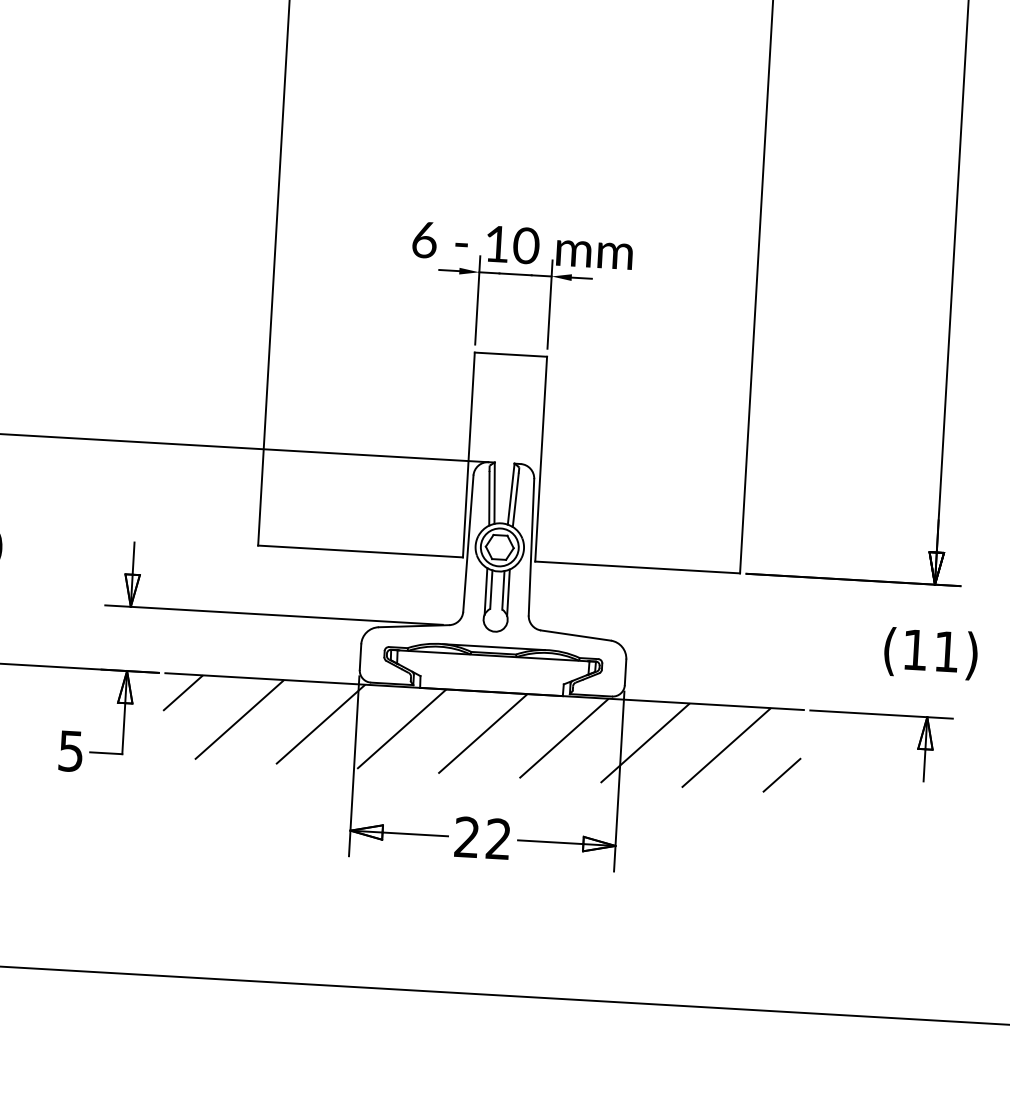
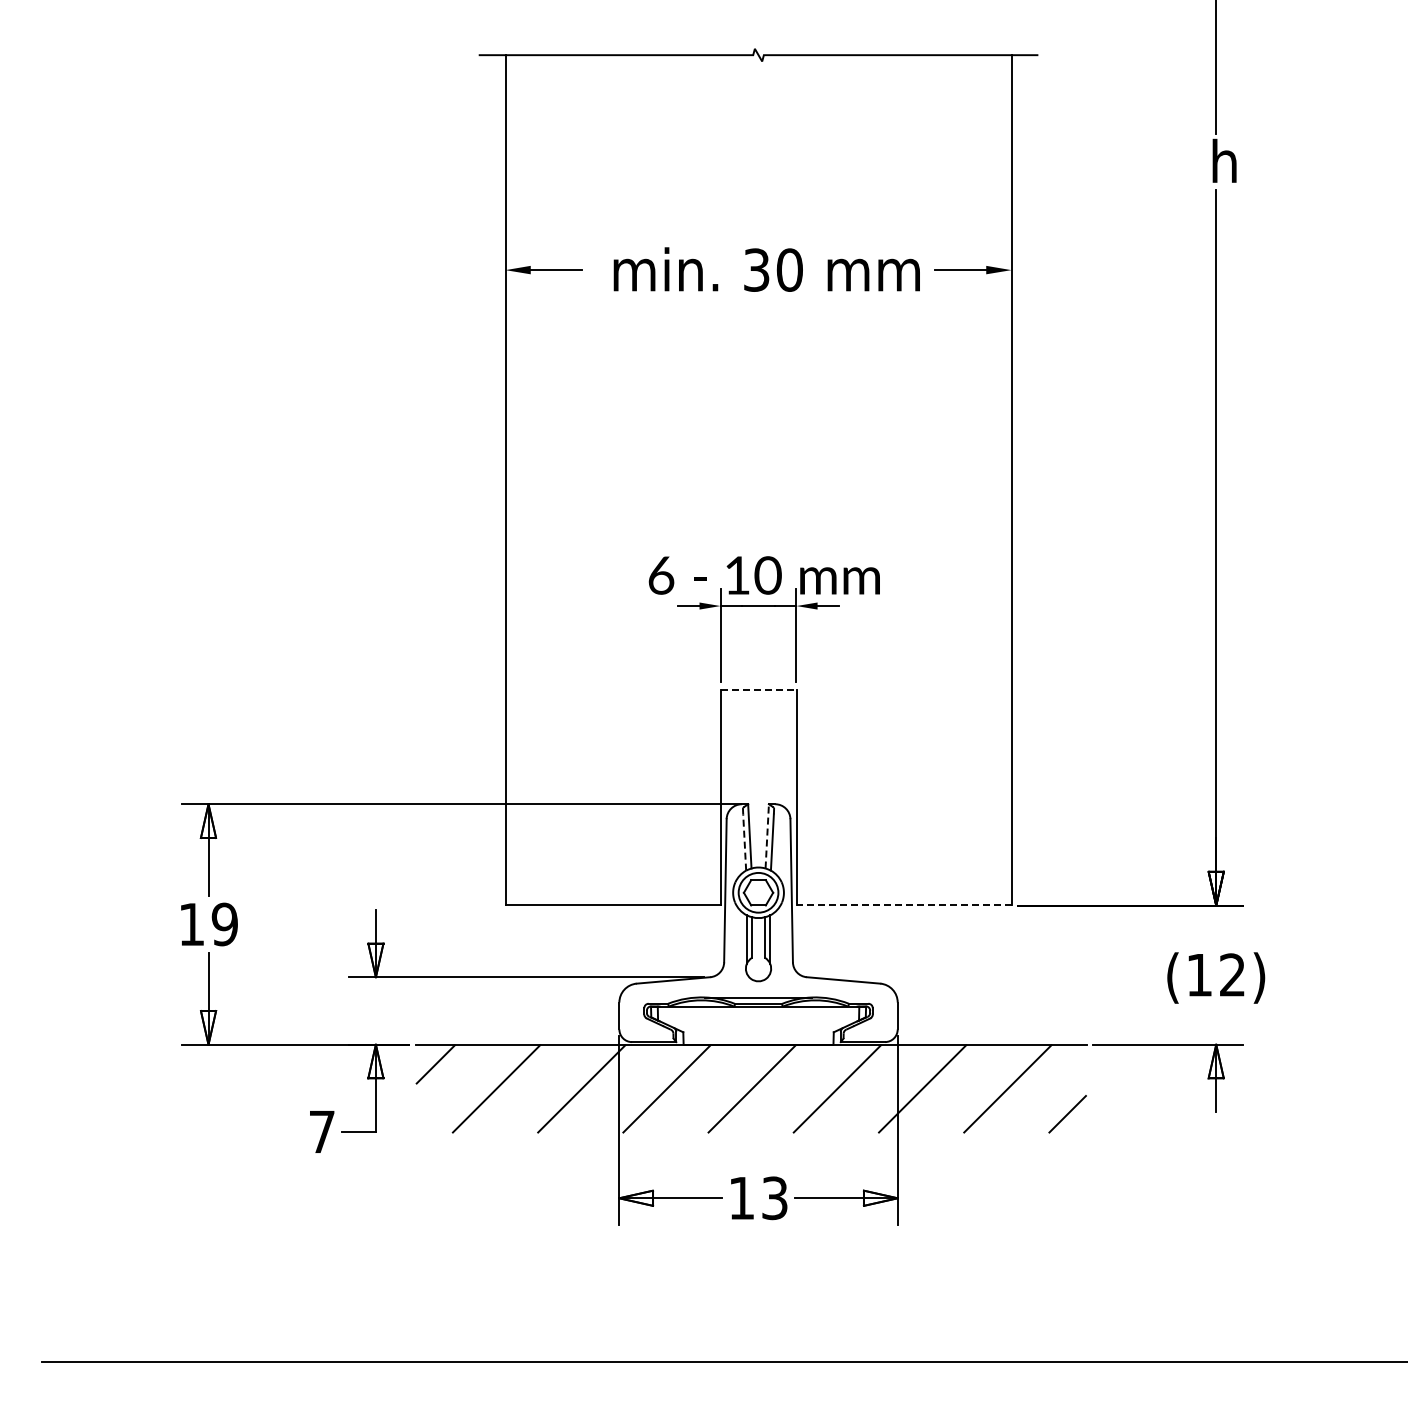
line: (510, 354) -> (758, 690), solid -> dashed
line: (511, 493) -> (767, 835), solid -> dashed
line: (489, 497) -> (744, 841), solid -> dashed
line: (638, 567) -> (904, 905), solid -> dashed
text: (946, 651) -> (1232, 974), (11) -> (12)
text: (70, 751) -> (321, 1132), 5 -> 7
text: (482, 838) -> (758, 1198), 22 -> 13

